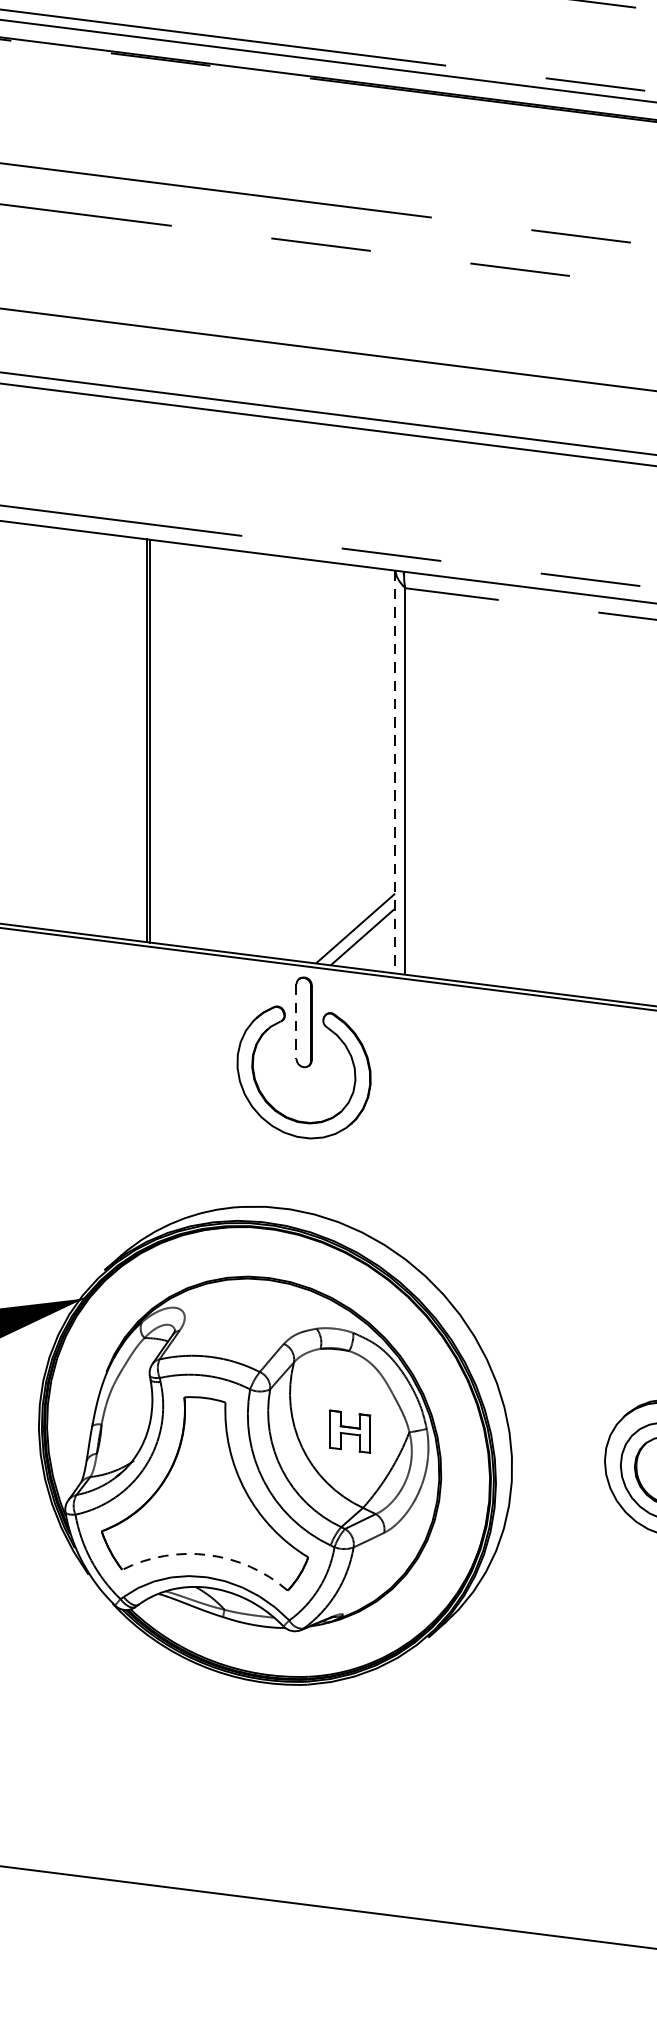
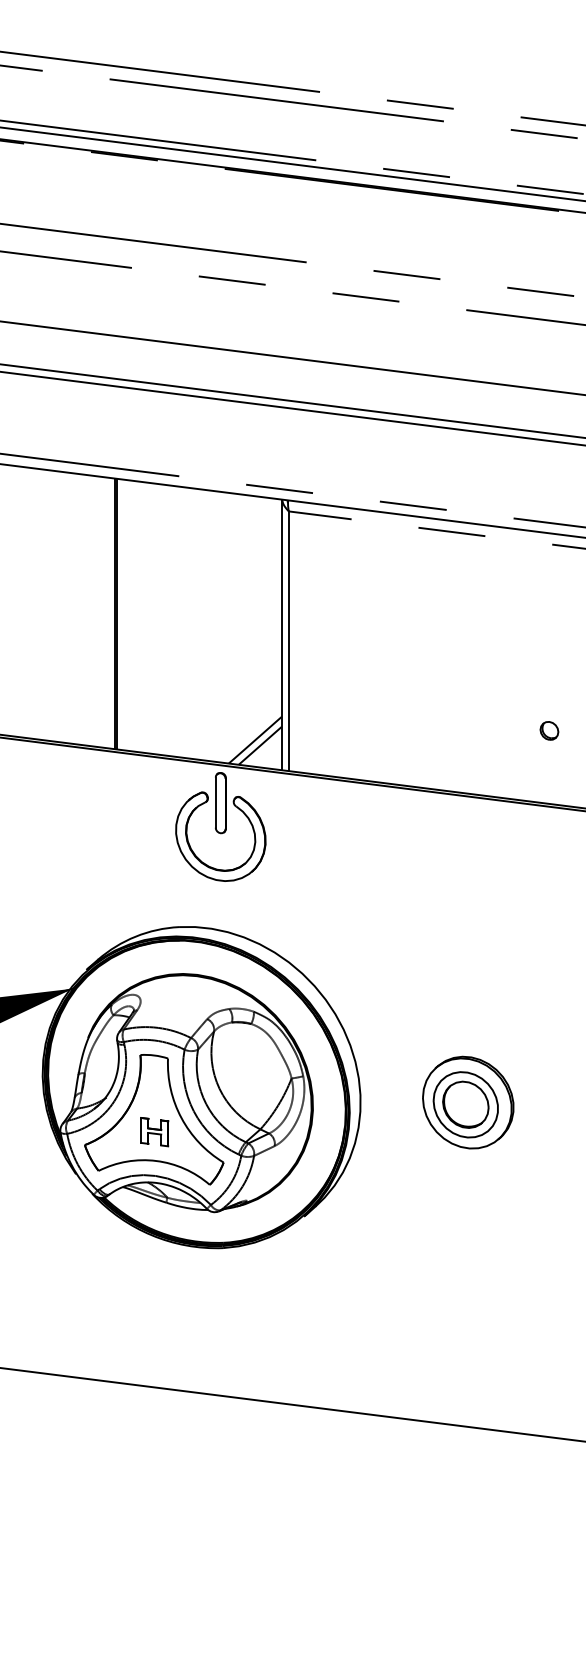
line: (394, 772) -> (281, 635), dashed -> solid
line: (296, 1022) -> (215, 803), dashed -> solid
part: (349, 1432) -> (154, 1132), moved
arc: (208, 1555) -> (156, 1161), dashed -> solid

